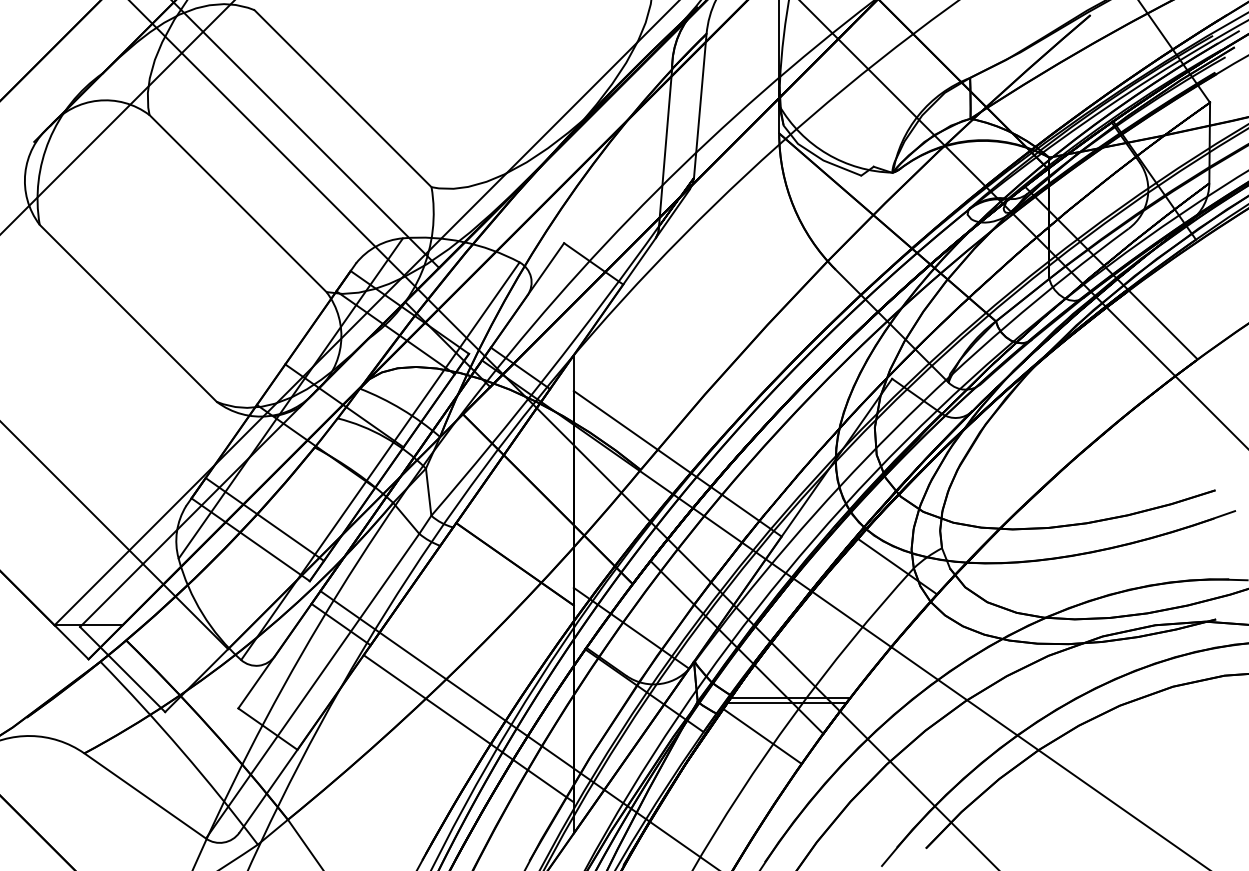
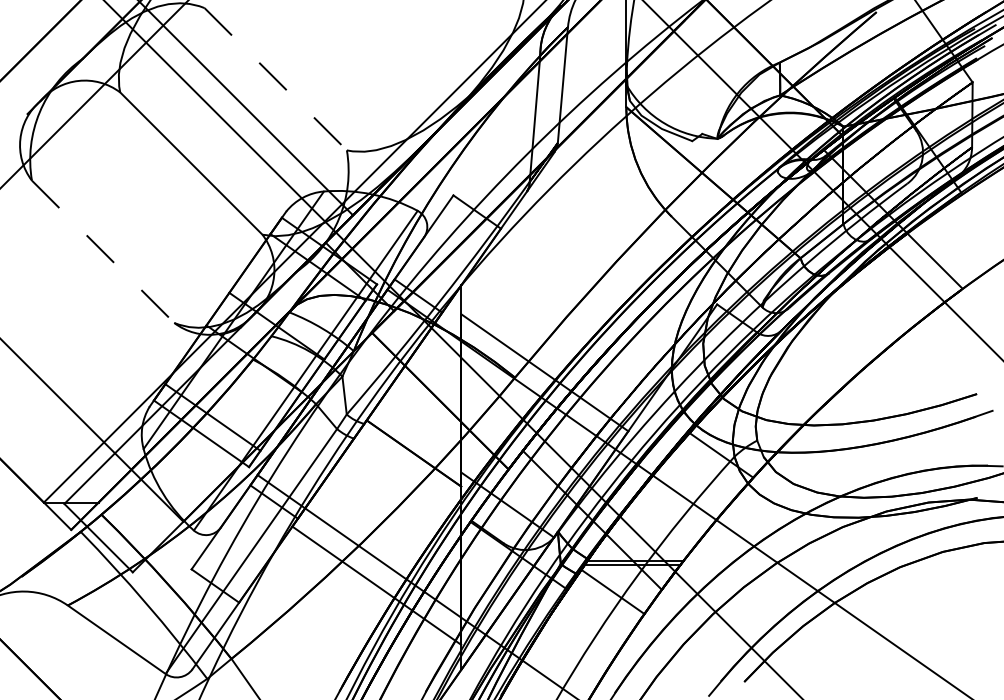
line: (342, 98) -> (275, 79), solid -> dashed
line: (128, 312) -> (103, 251), solid -> dashed

